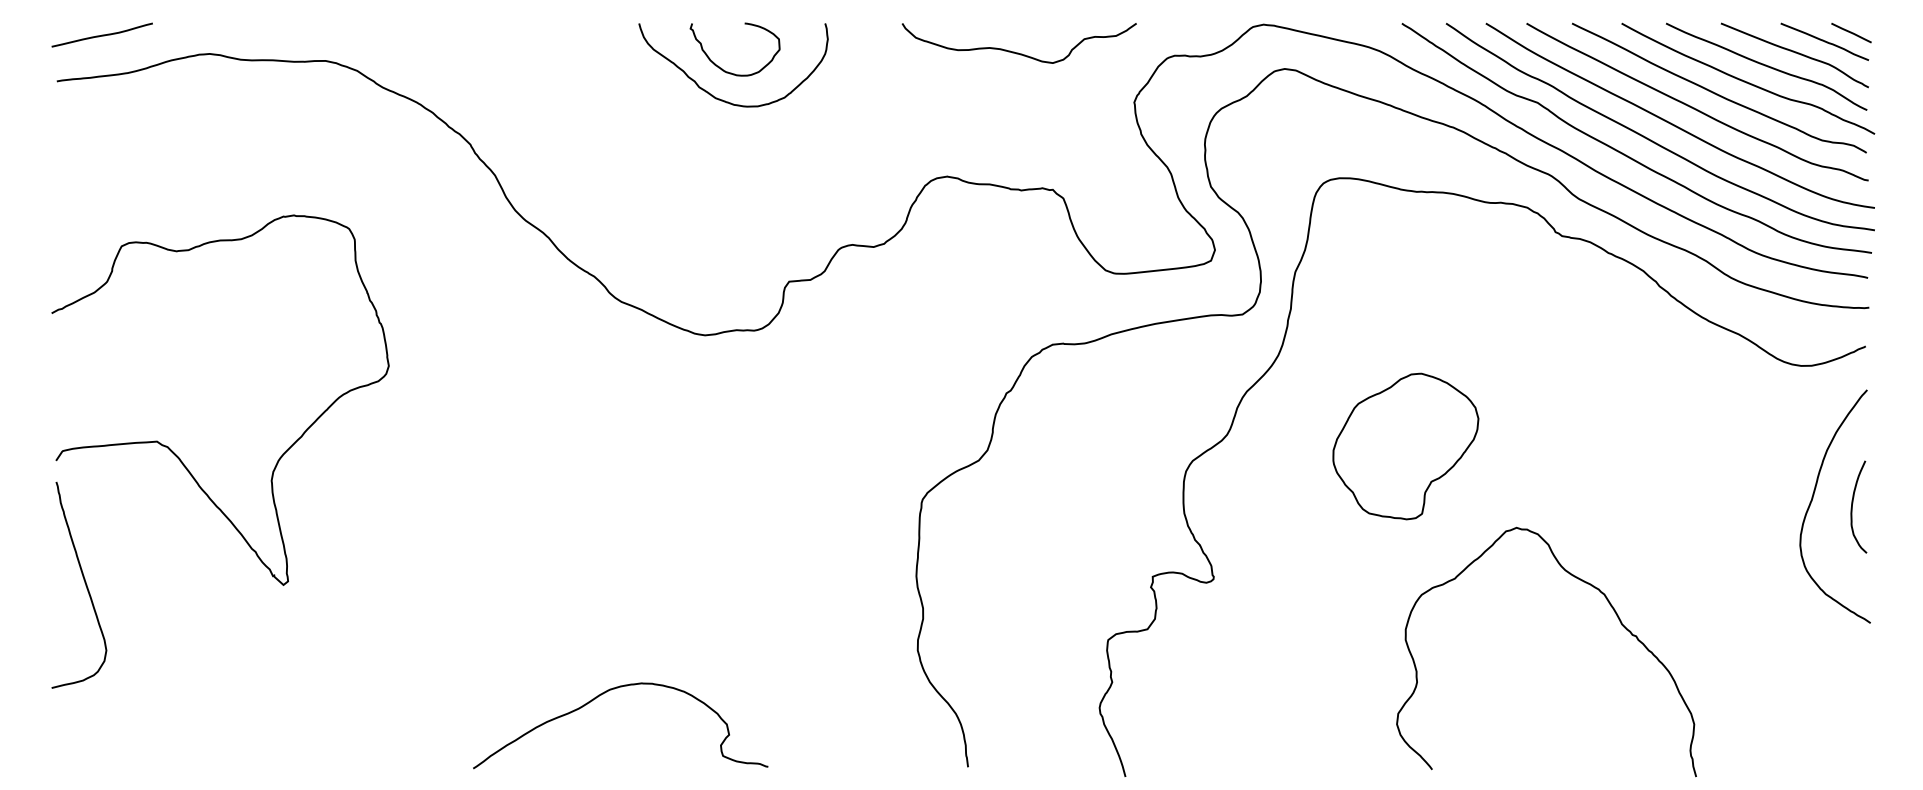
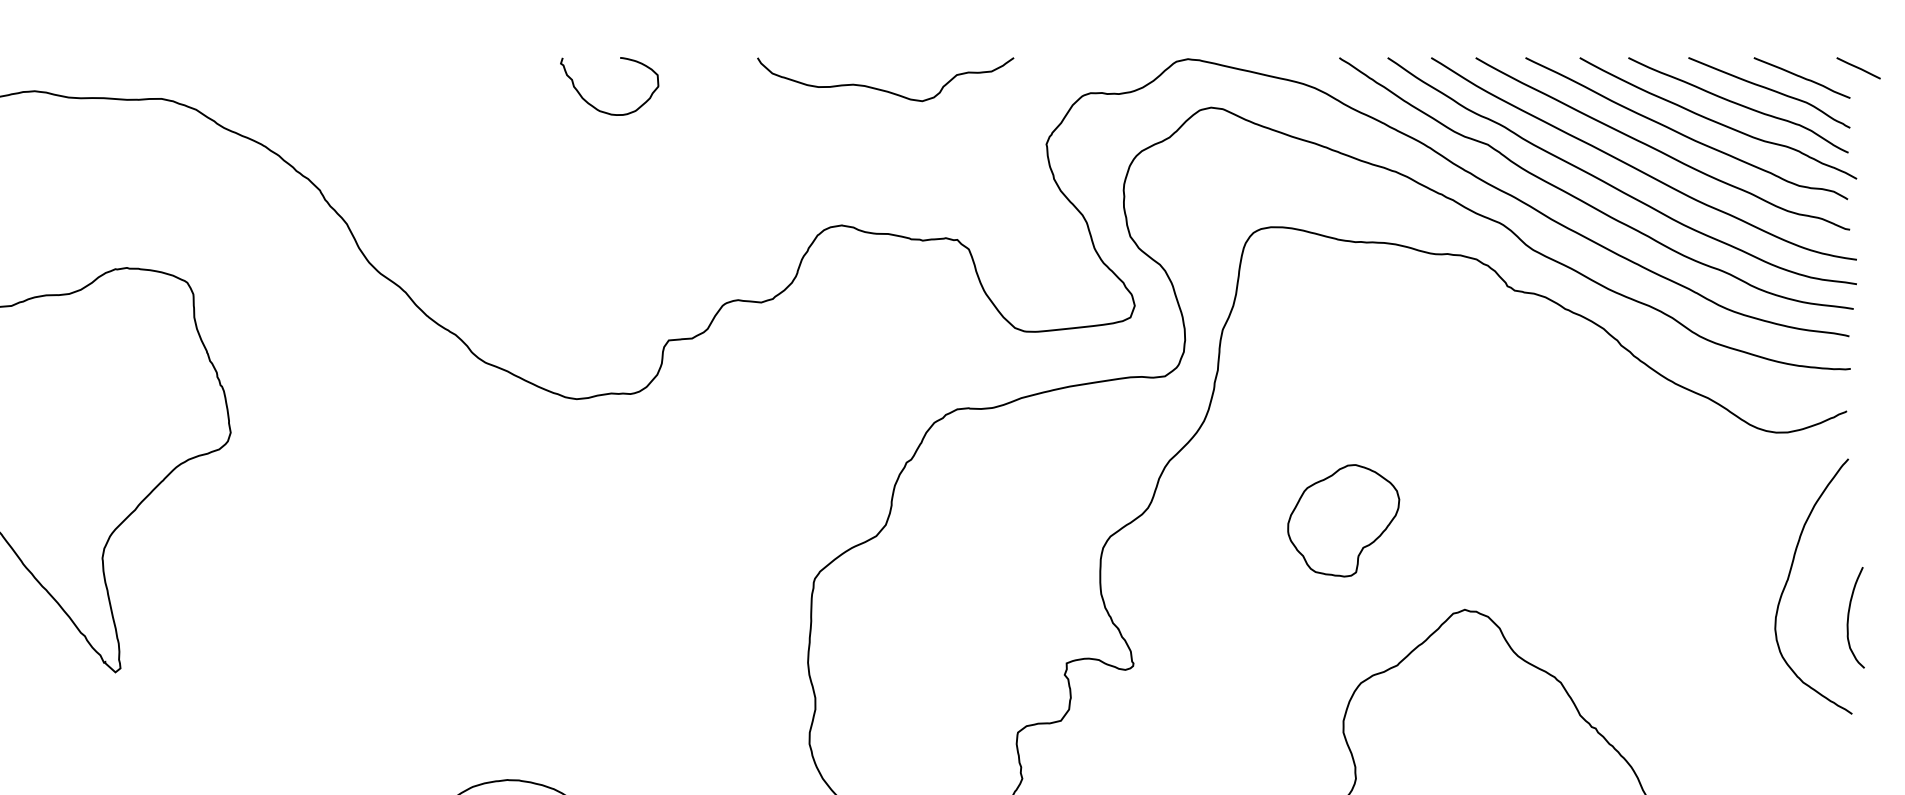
line: (1851, 33) -> (1858, 68), moved
curve: (1014, 51) -> (880, 88), moved
curve: (722, 99) -> (595, 141), removed
part: (1405, 446) -> (1343, 520), size x0.7
curve: (1853, 503) -> (1849, 613), moved

